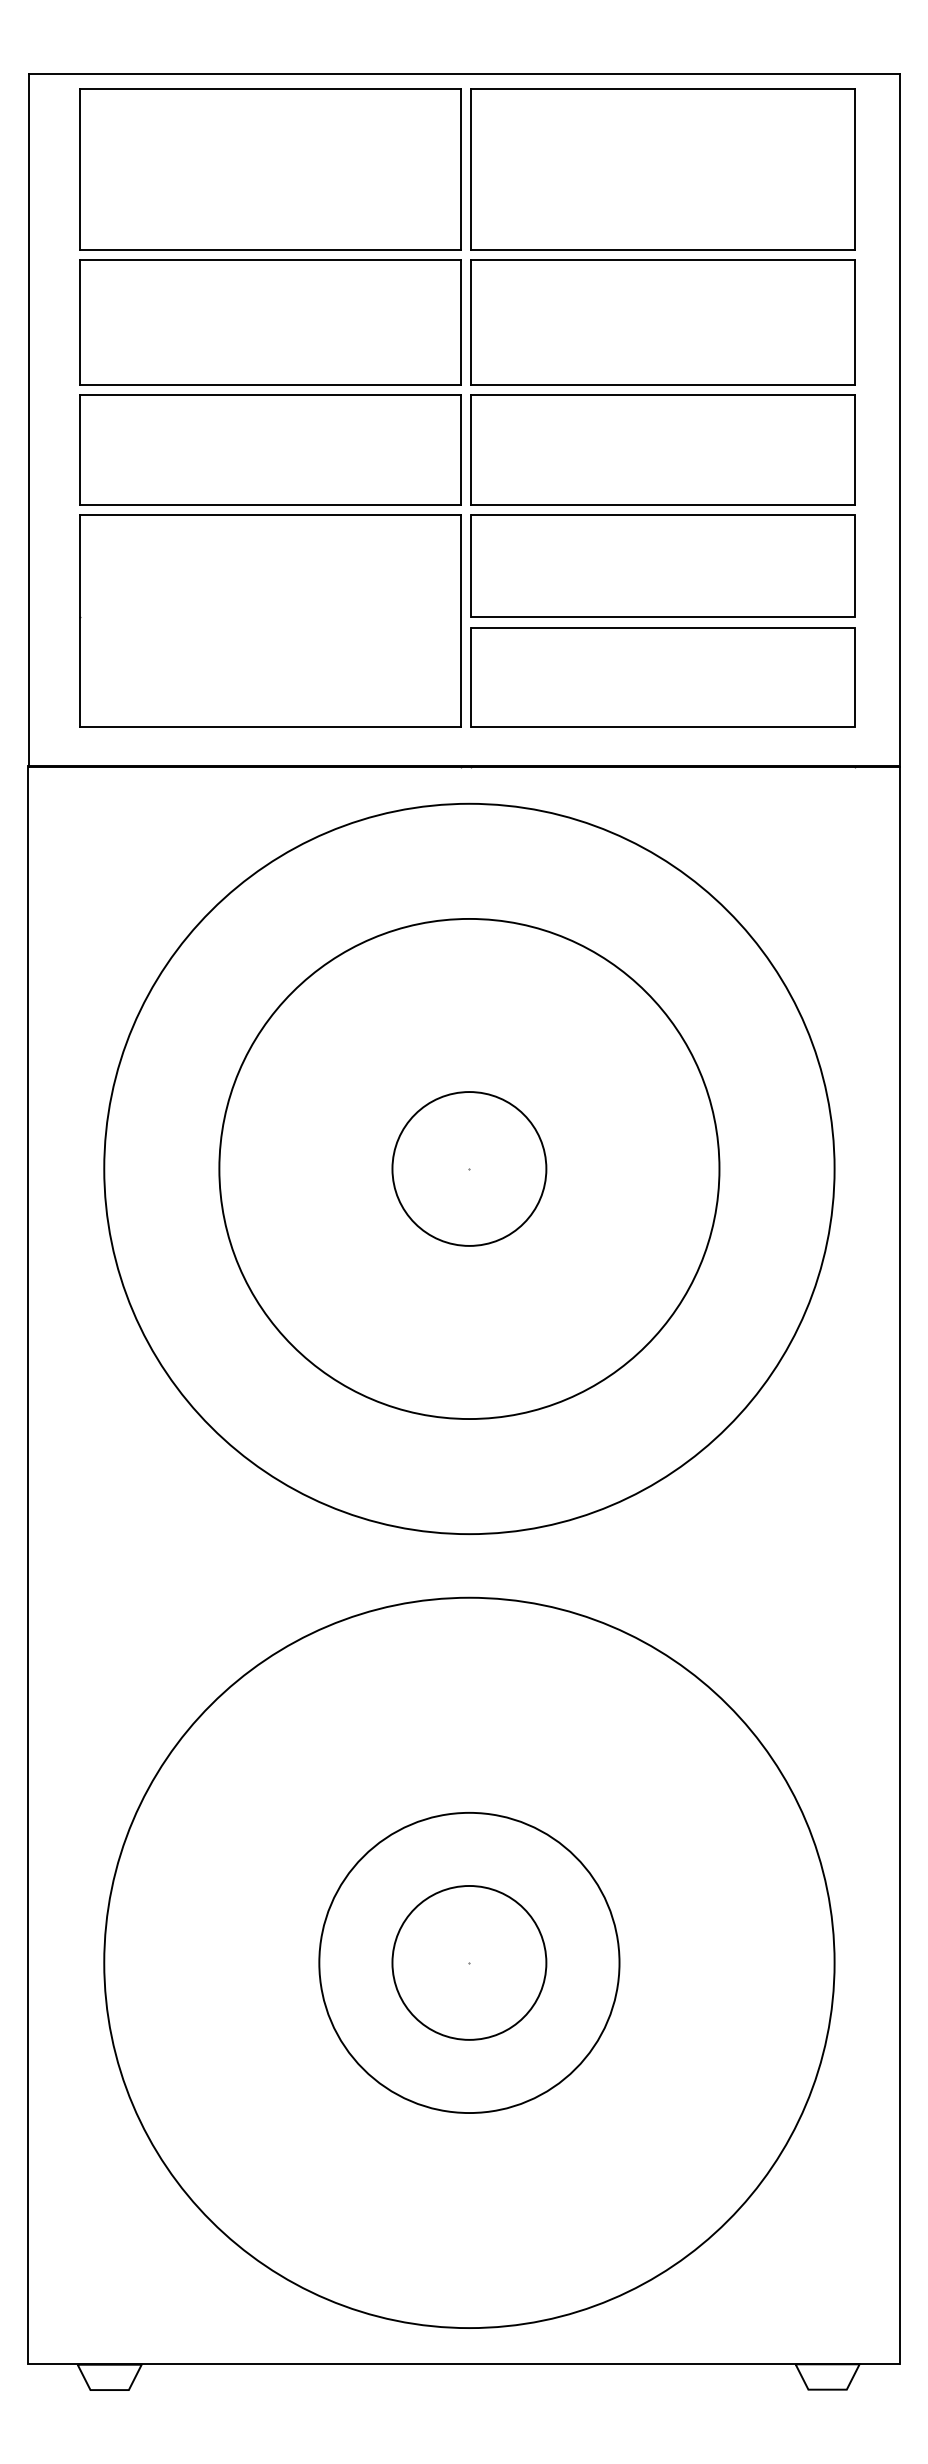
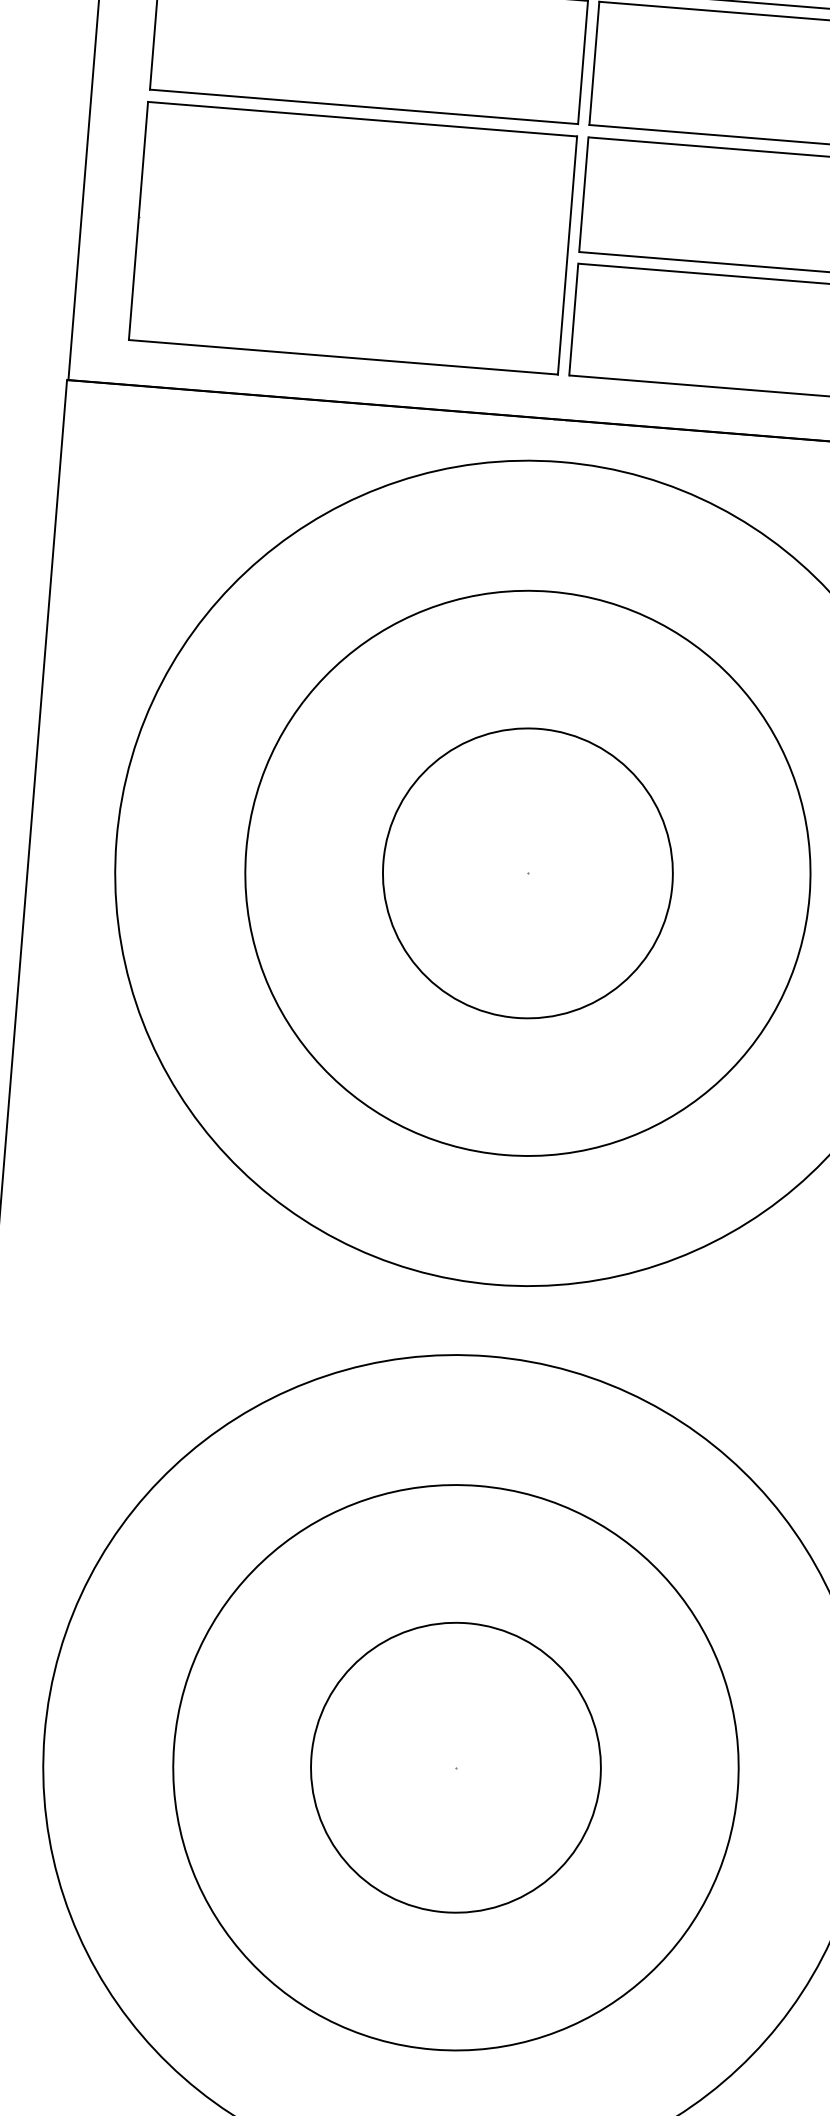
circle: (469, 1168) -> (528, 872), size x1.67
circle: (469, 1962) -> (456, 1767), size x1.67
circle: (469, 1962) -> (456, 1767), size x1.67

